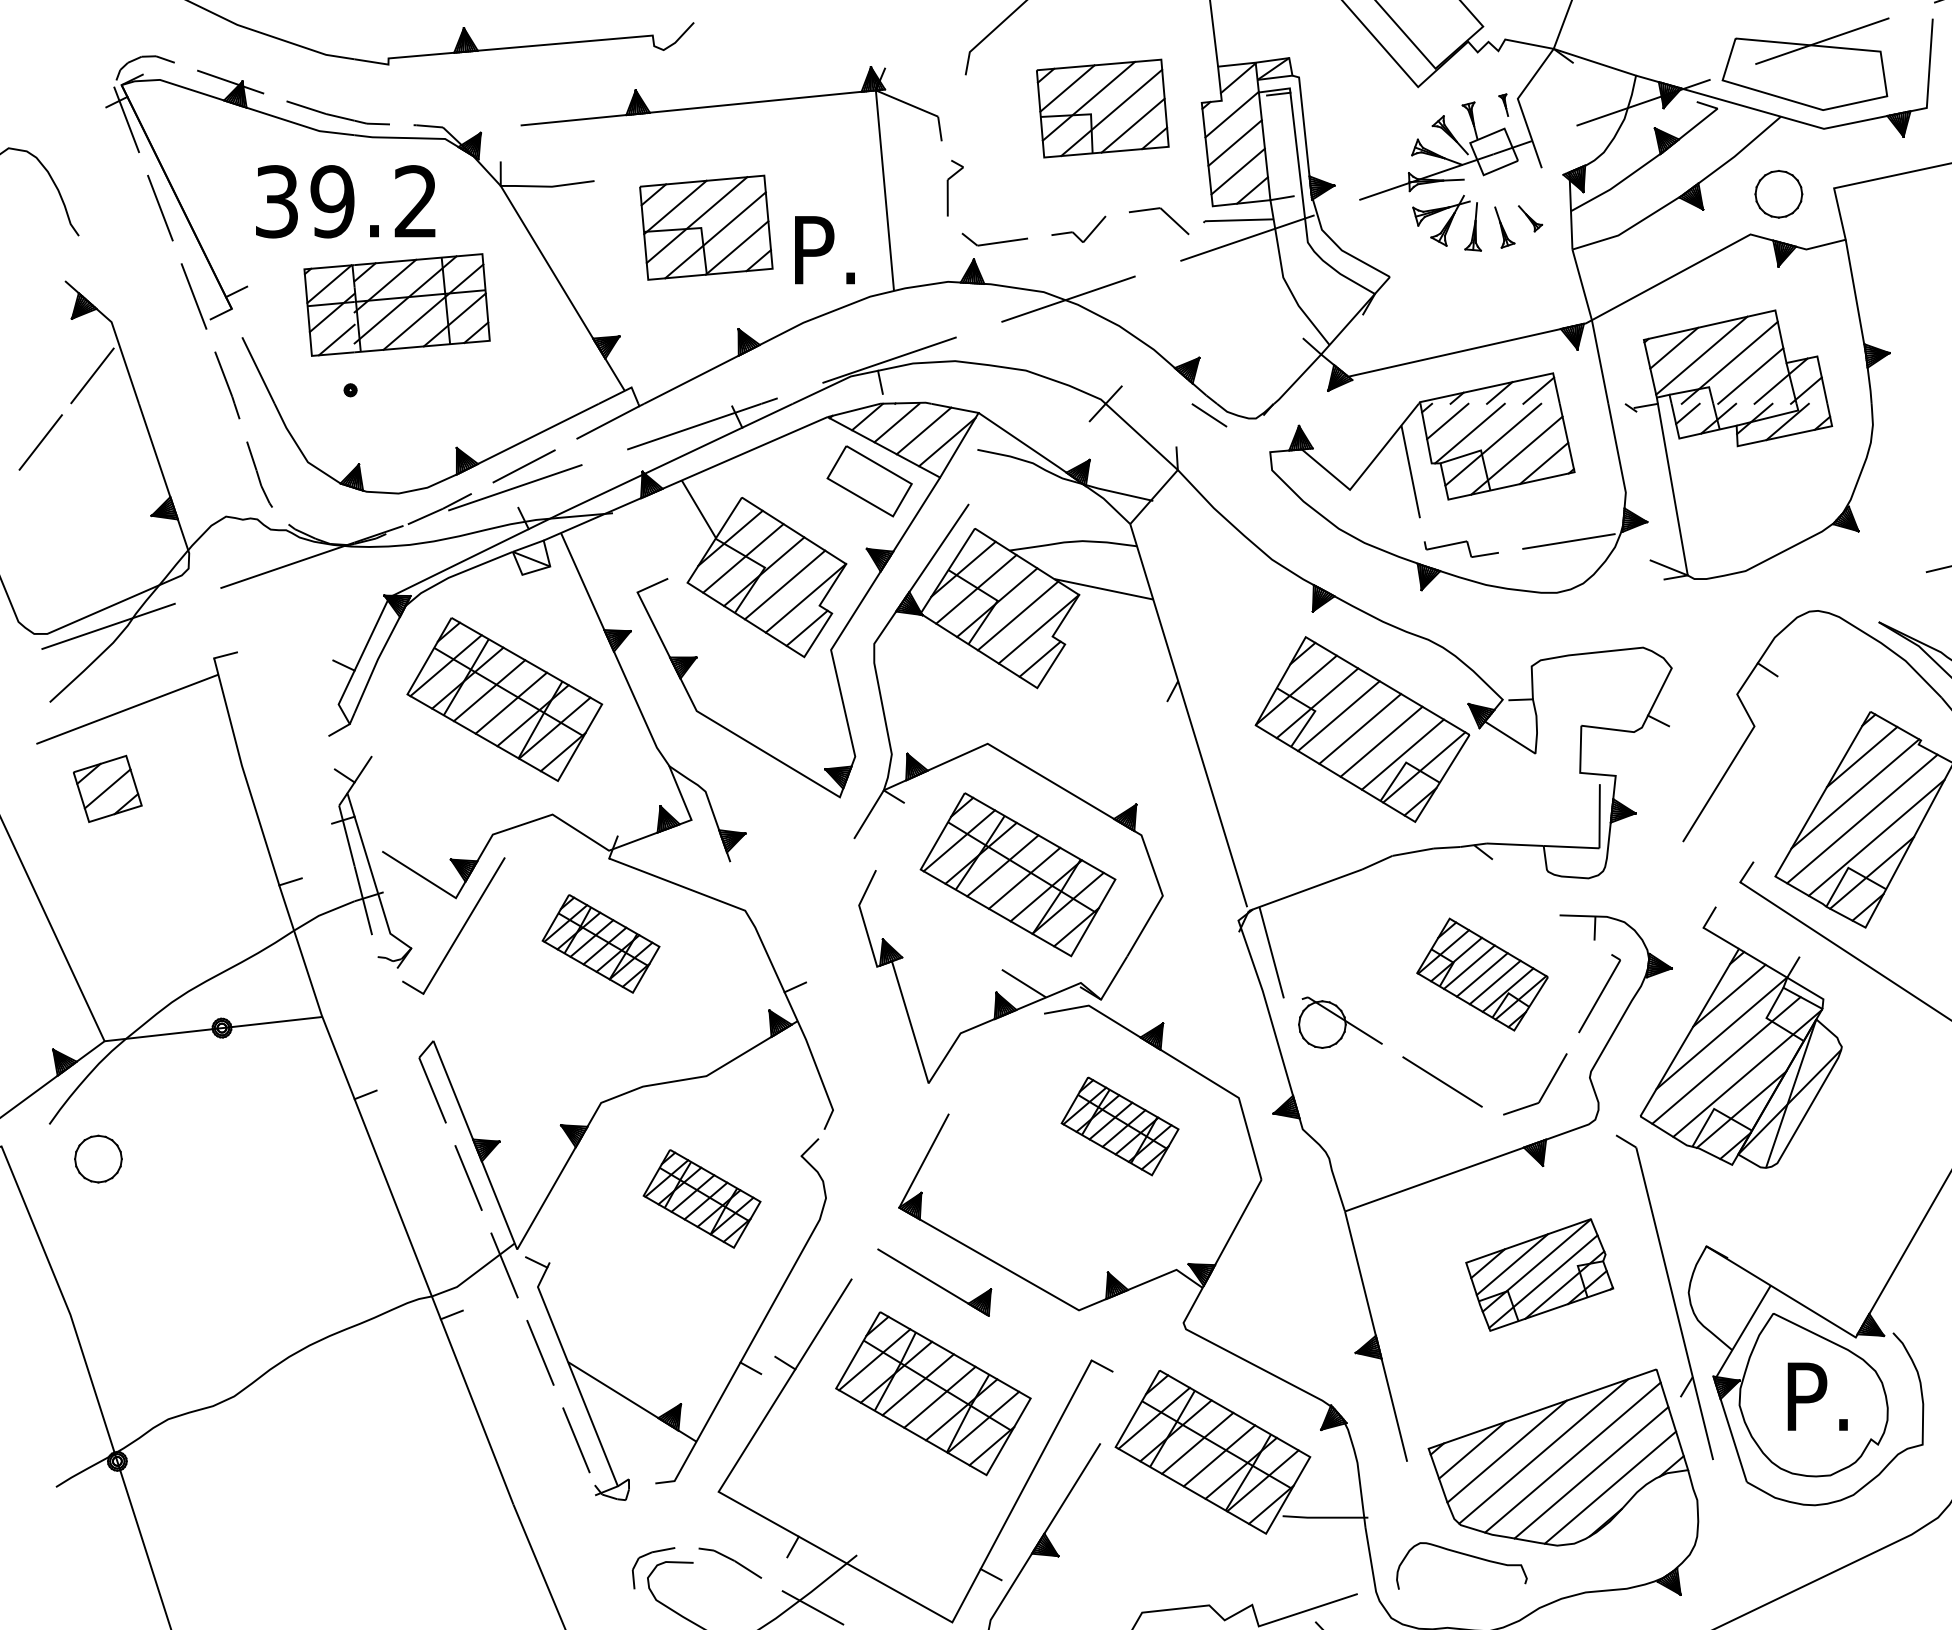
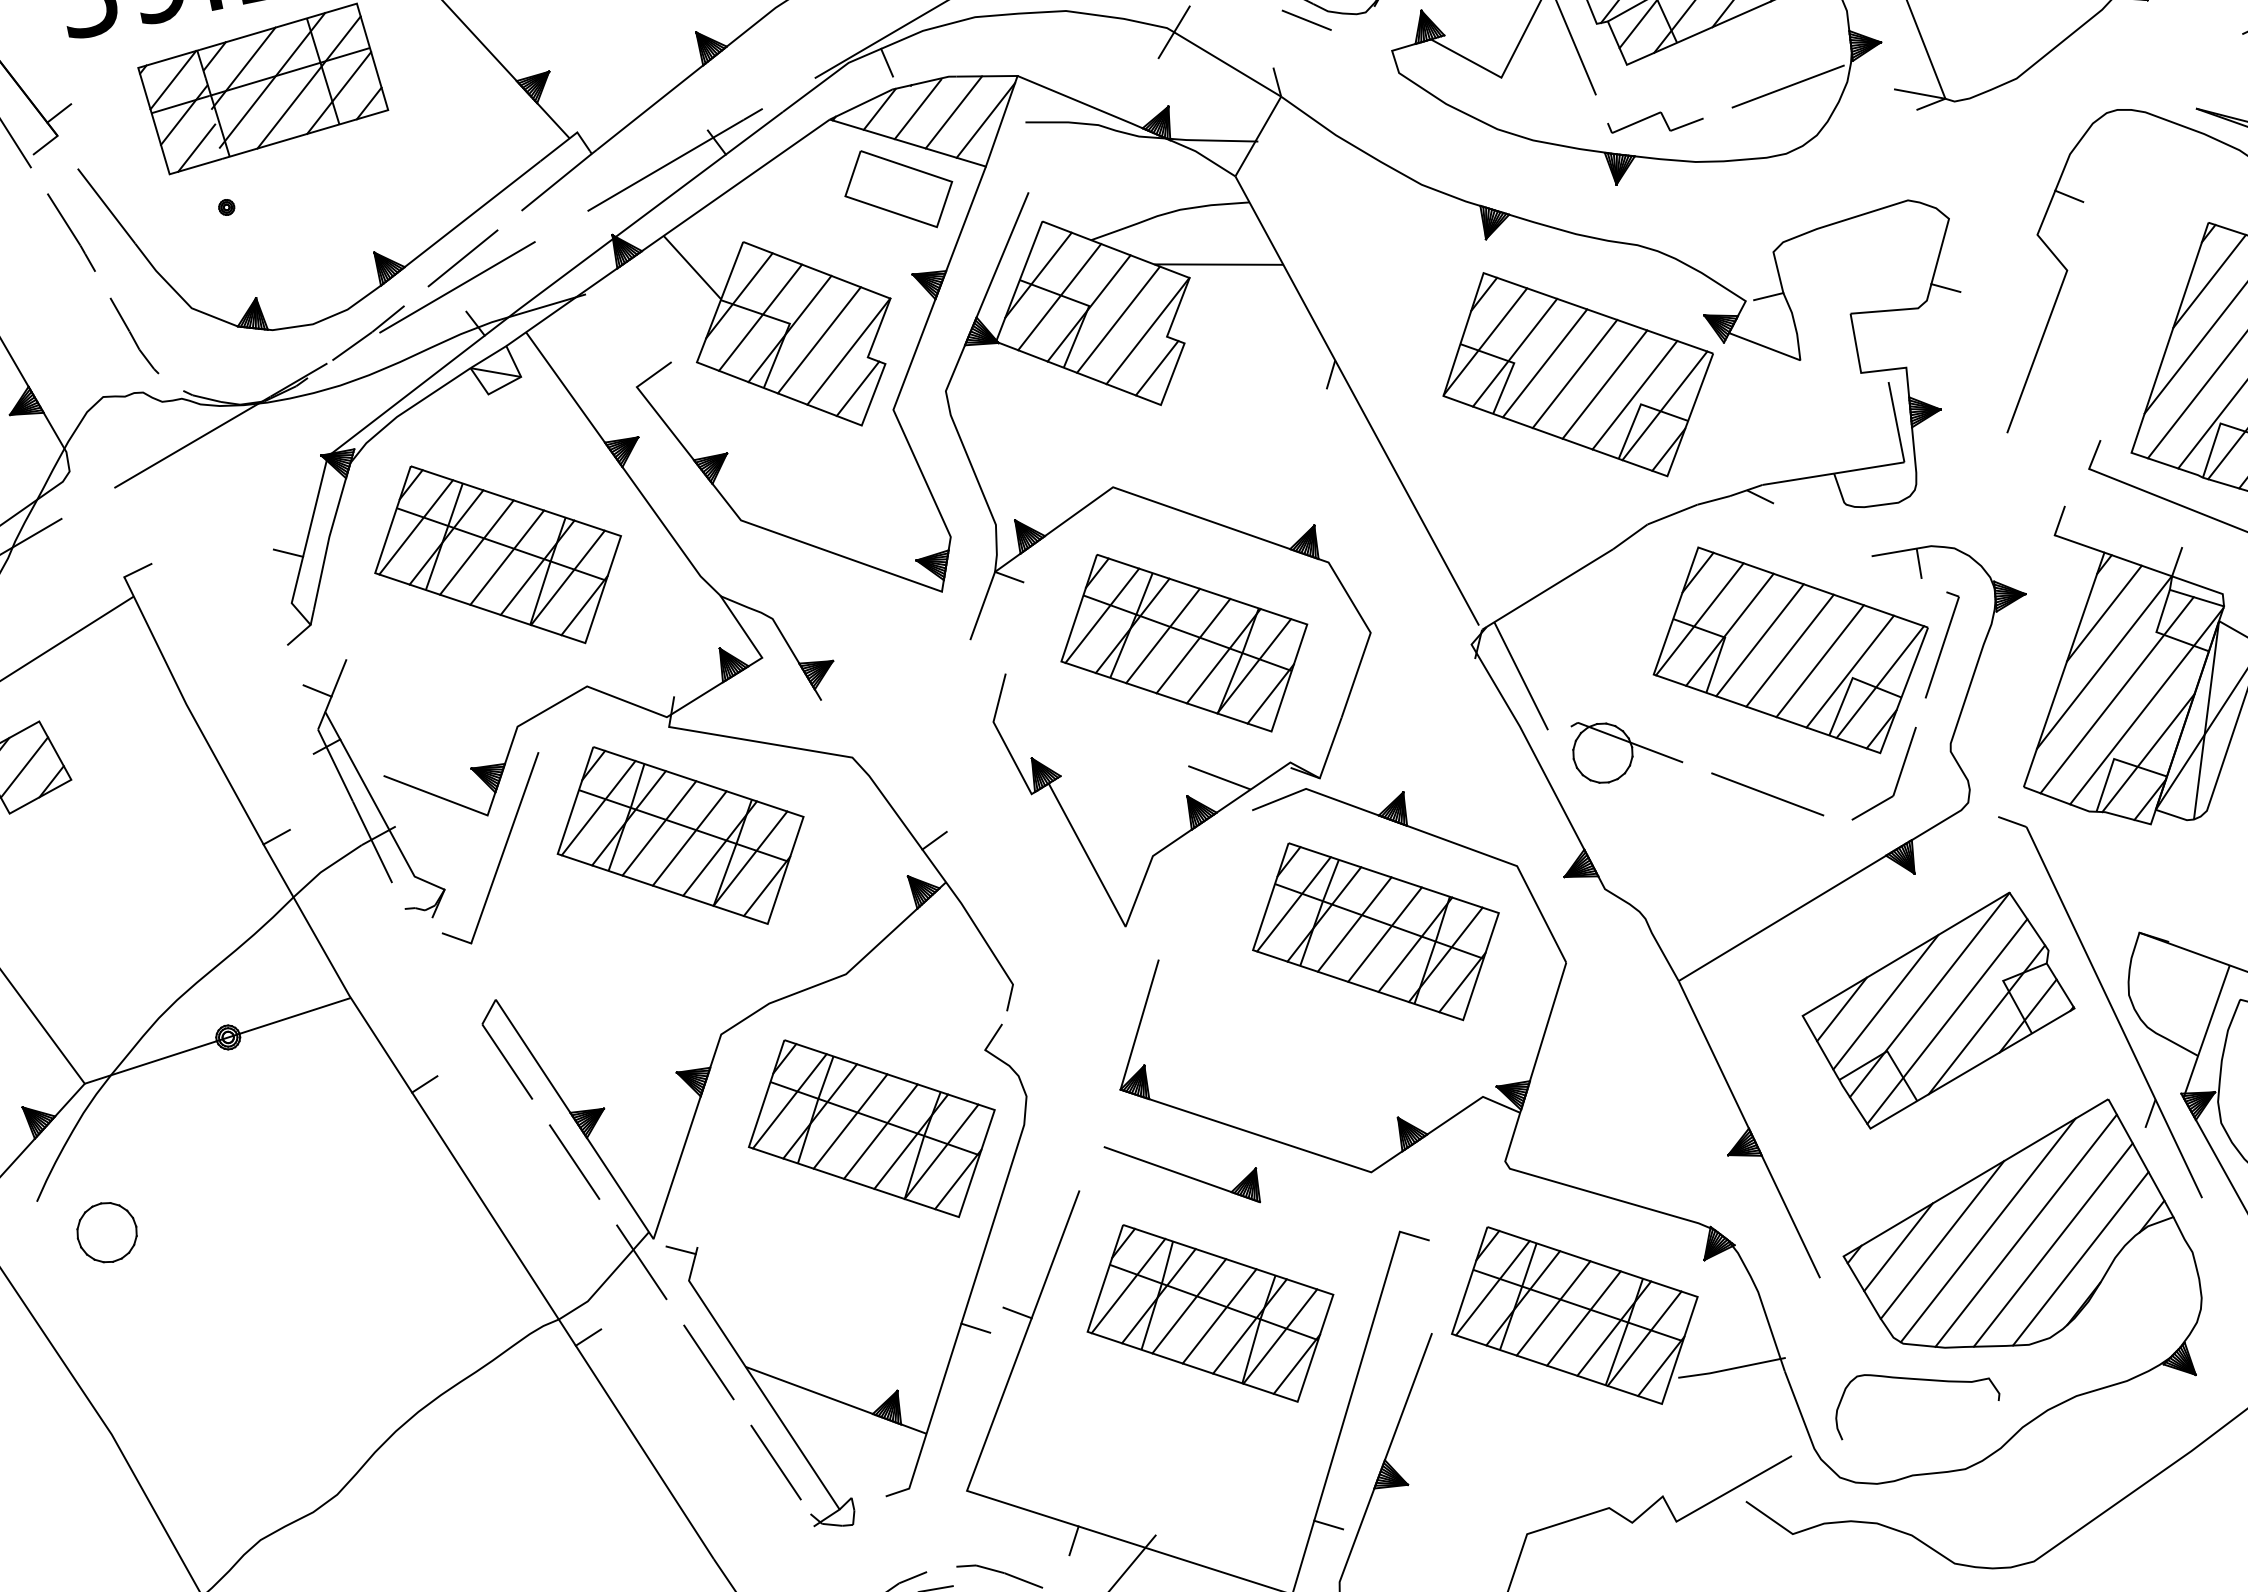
part: (600, 943) -> (679, 835), size x1.67
part: (1482, 974) -> (1790, 649), size x1.67
part: (1119, 1126) -> (1375, 932), size x1.67
part: (701, 1198) -> (870, 1128), size x1.67
part: (1539, 1274) -> (1937, 1010), size x1.43

